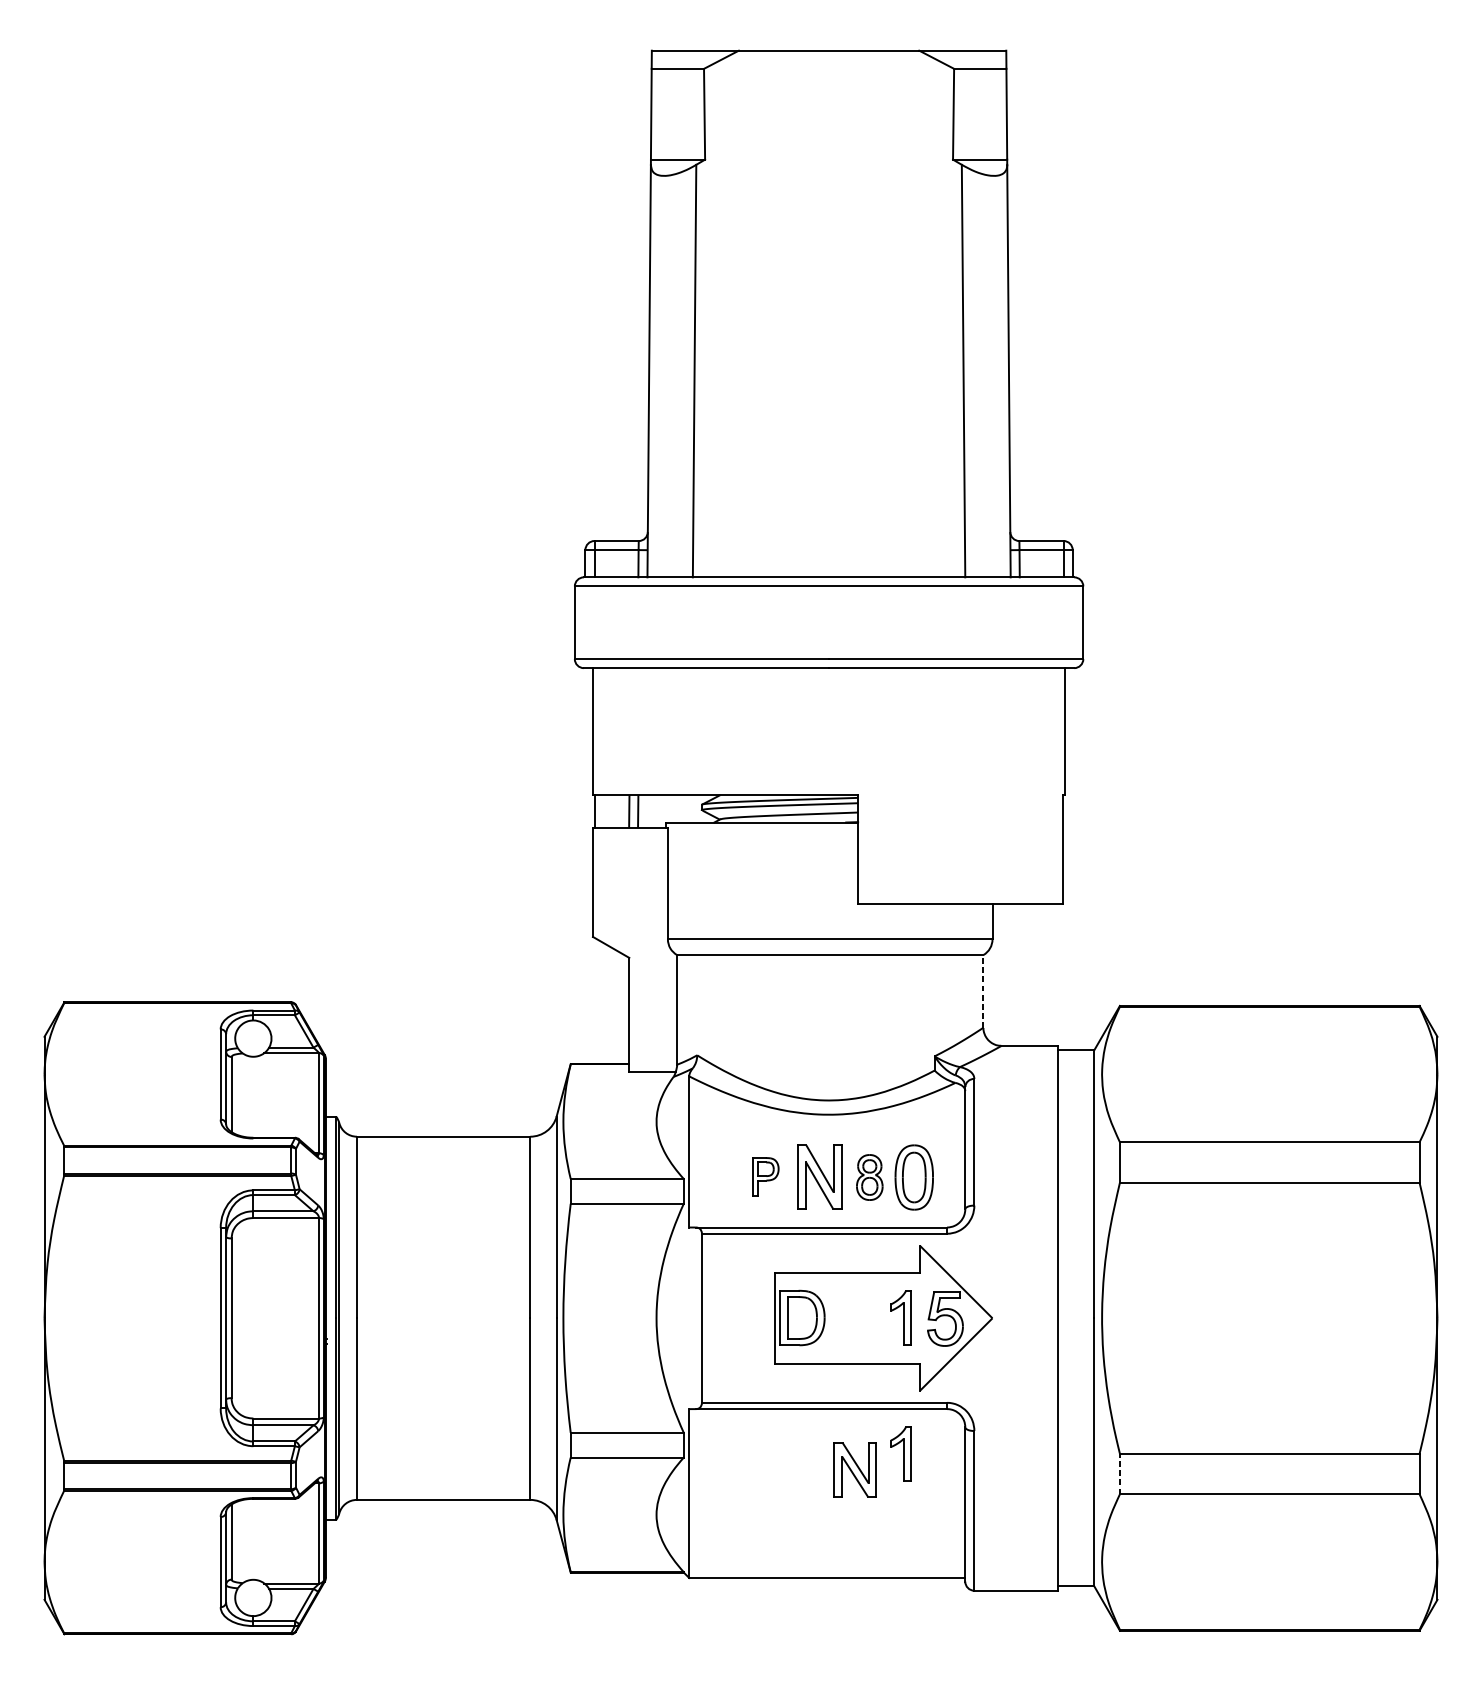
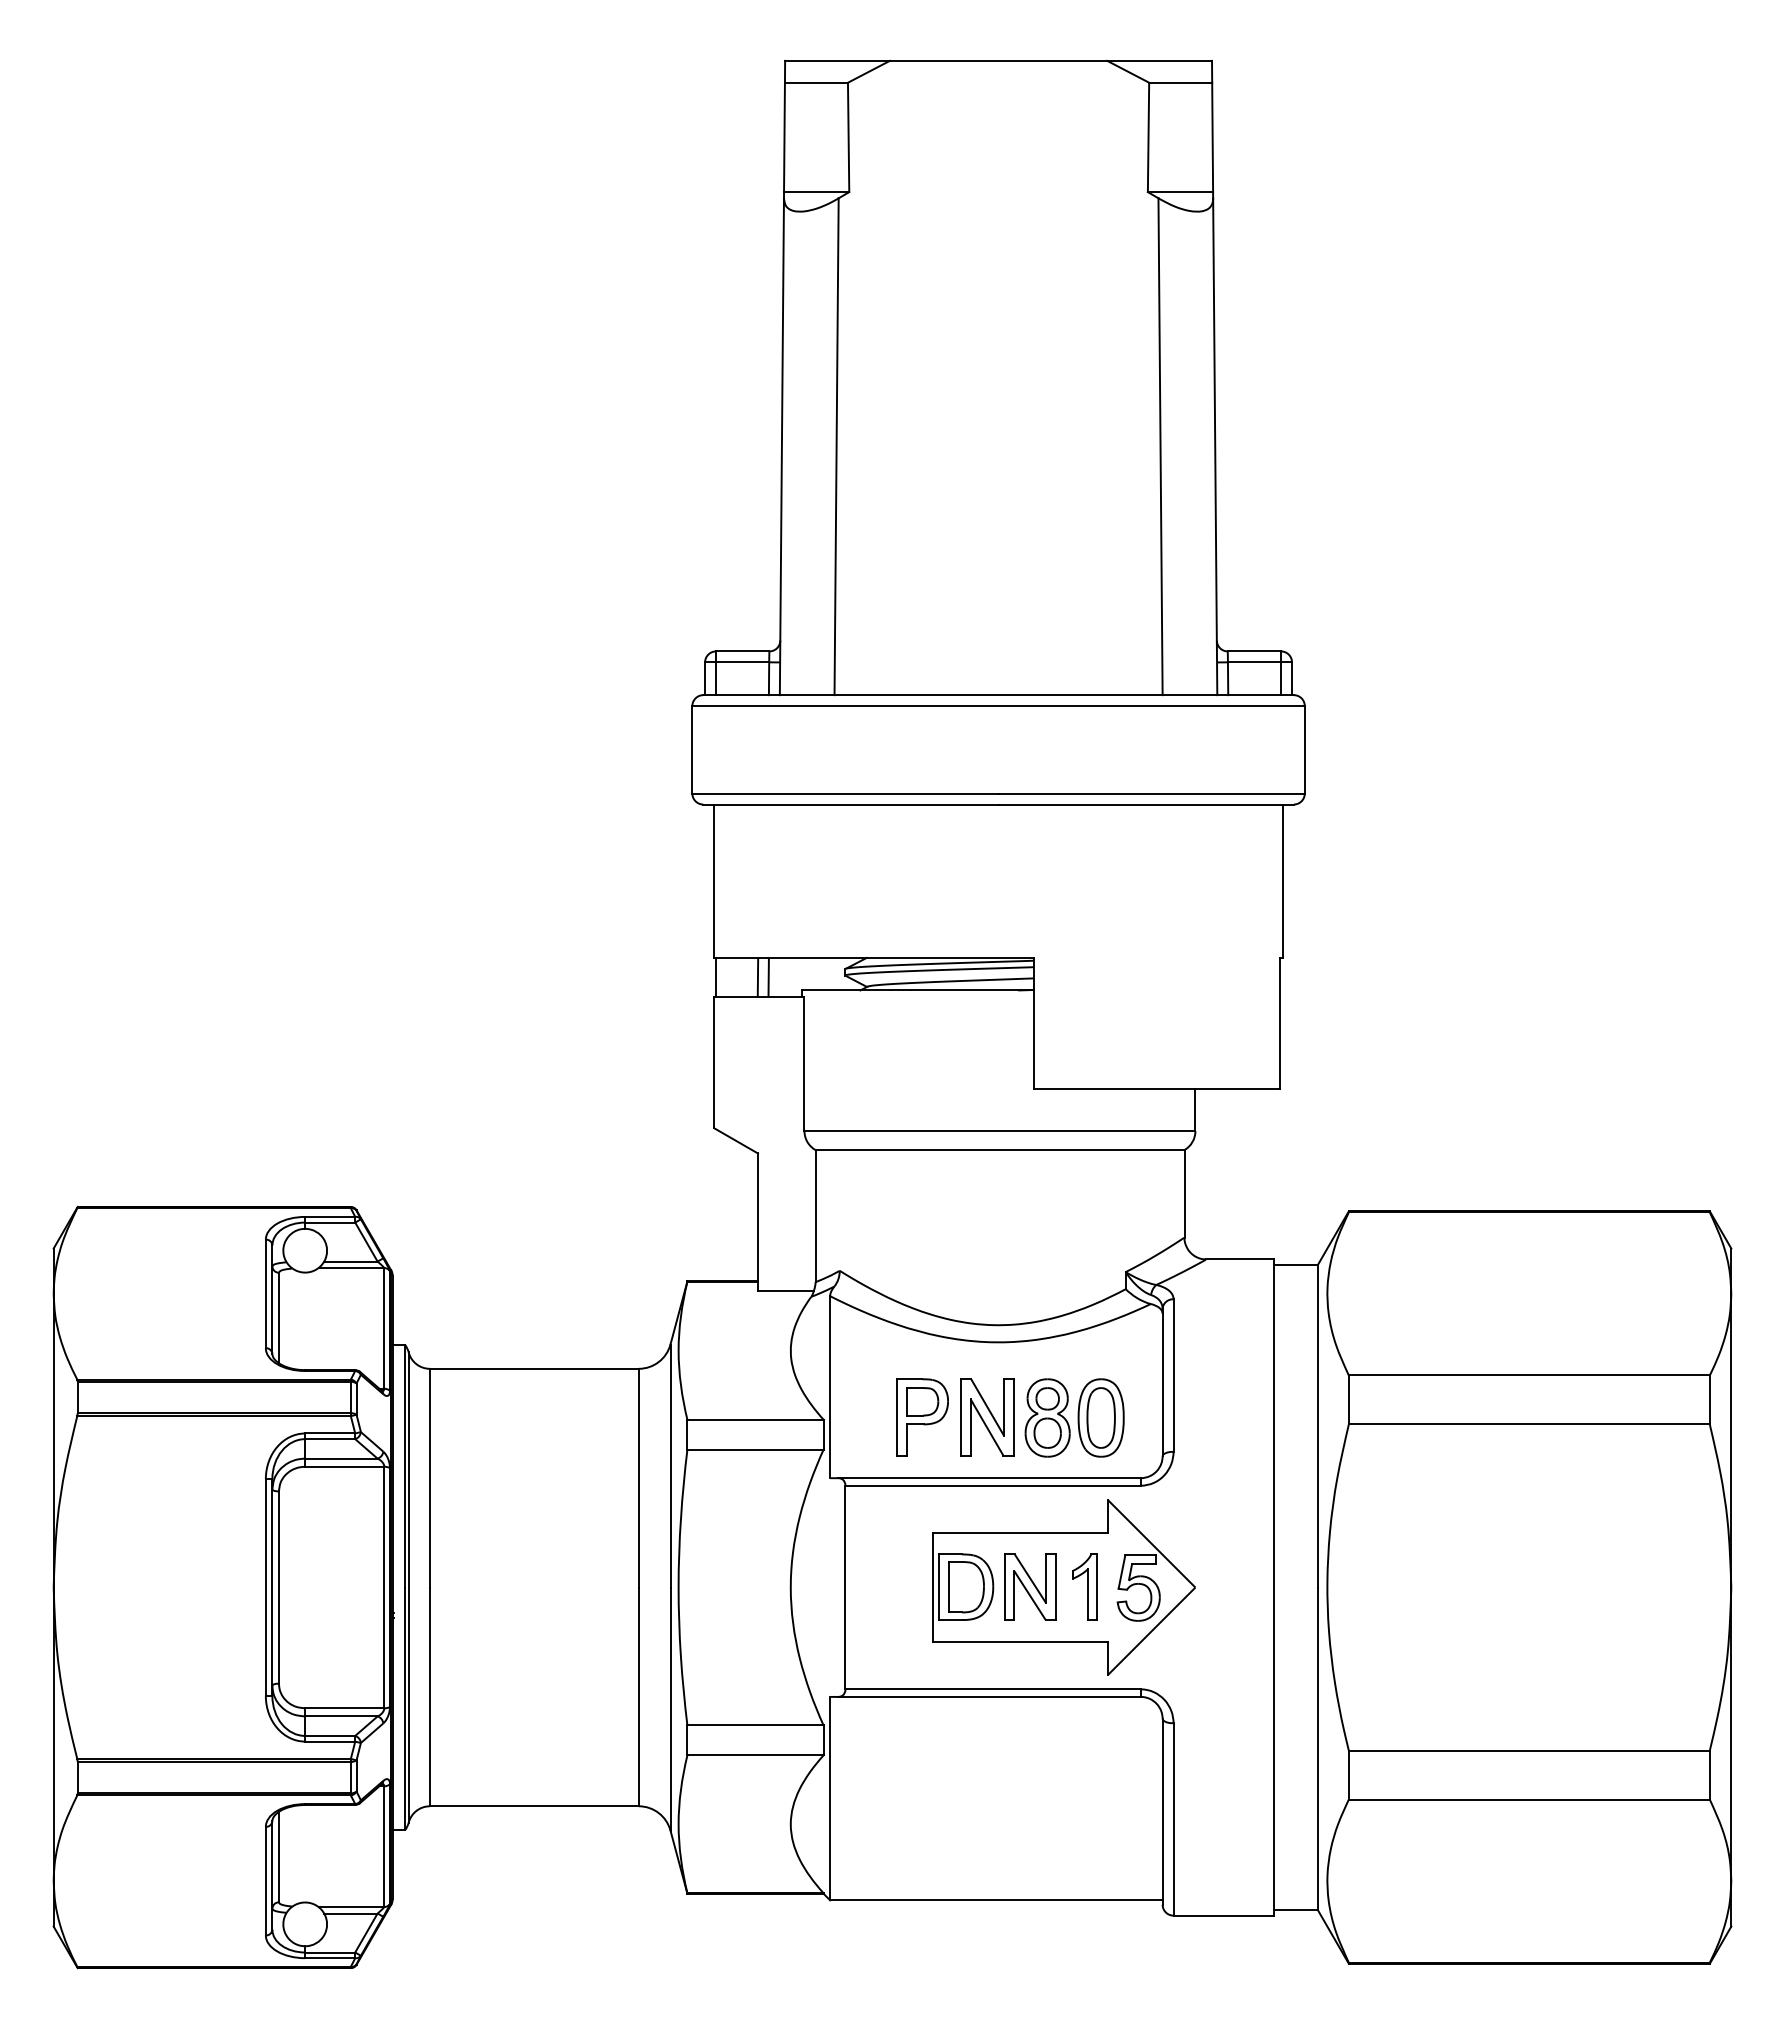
line: (983, 991) -> (1184, 1193), dashed -> solid
part: (765, 1177) -> (922, 1417), size x1.67
part: (869, 1177) -> (1047, 1417), size x1.43
part: (900, 1453) -> (1084, 1750), removed
part: (855, 1469) -> (1030, 1586), moved
line: (1119, 1473) -> (1348, 1774), dashed -> solid

